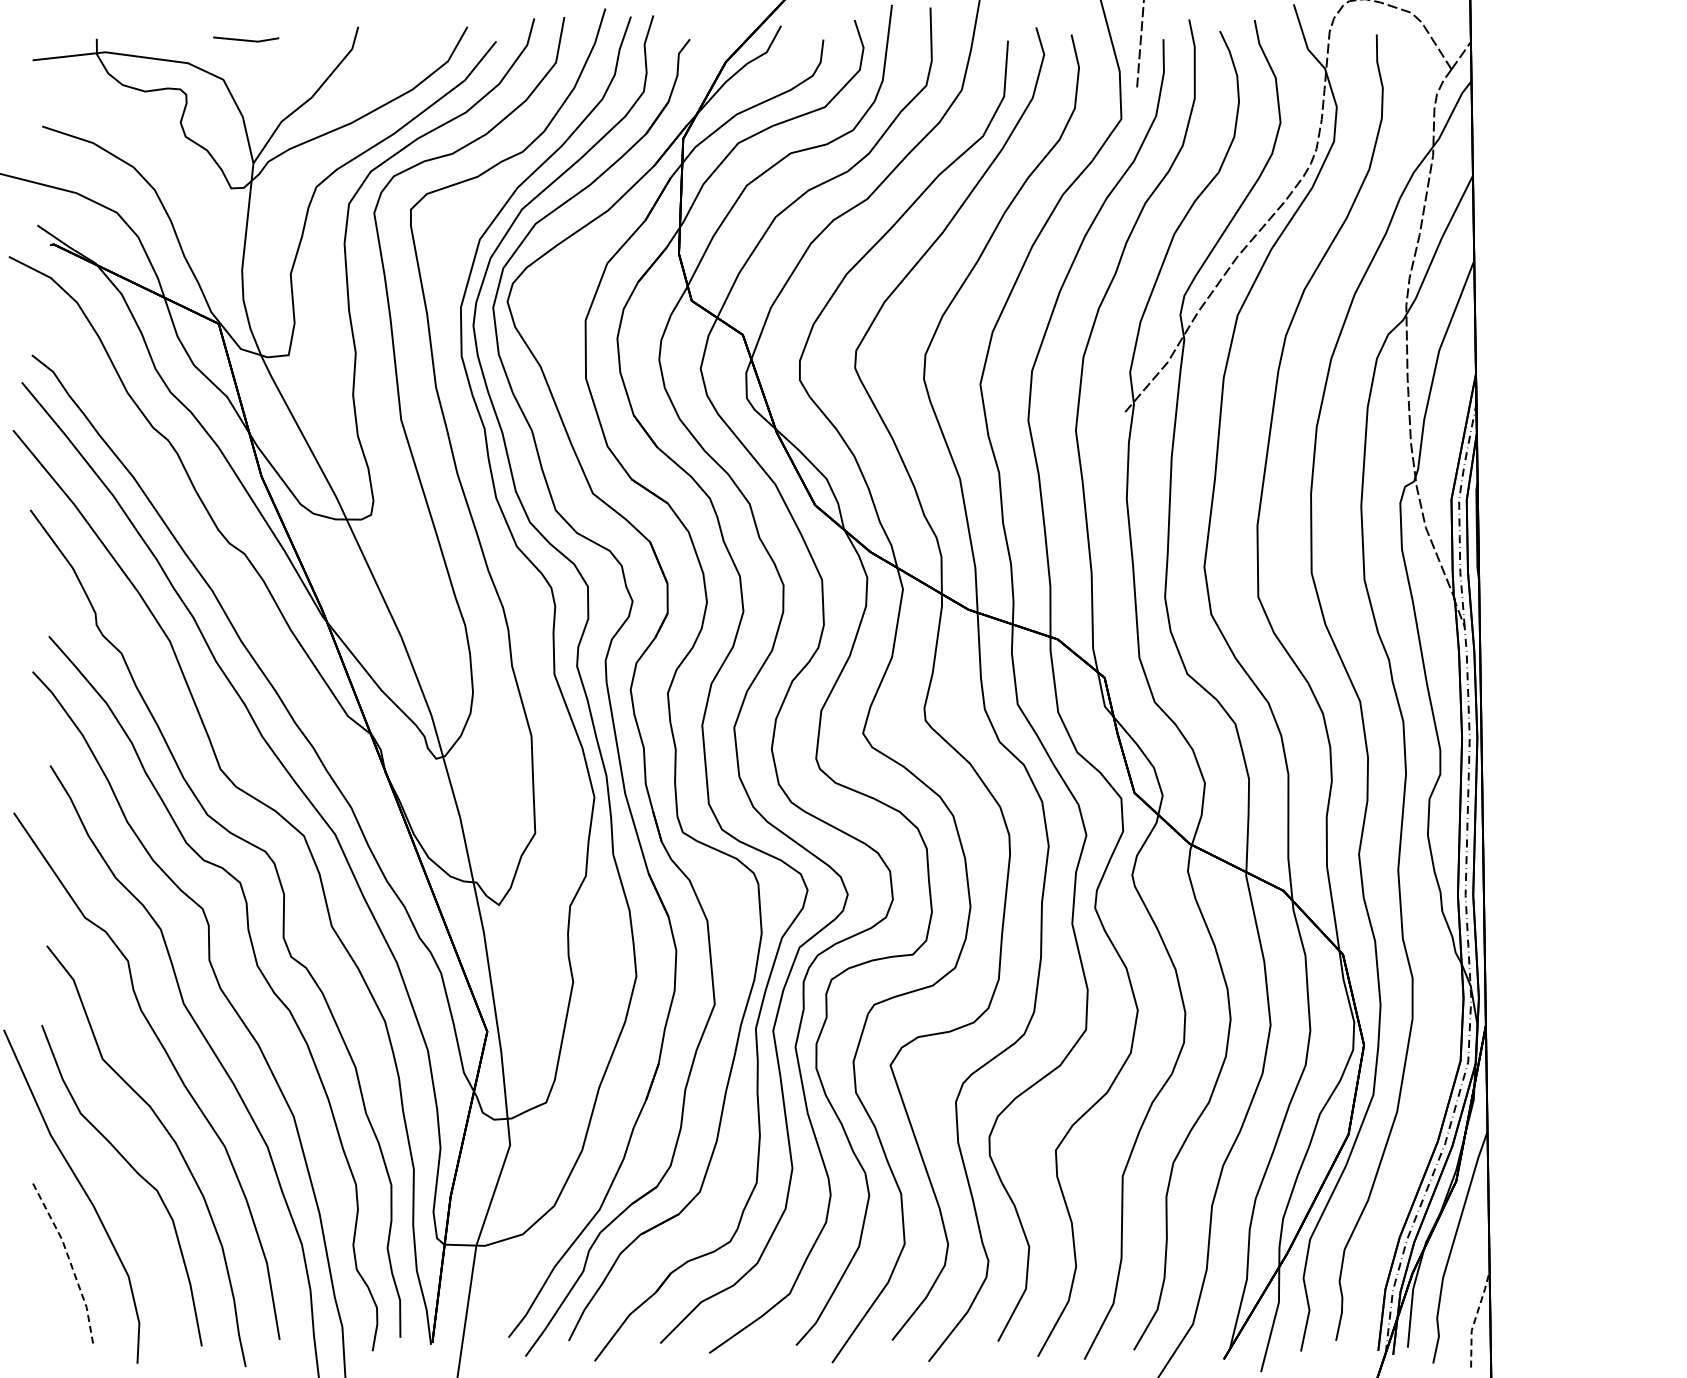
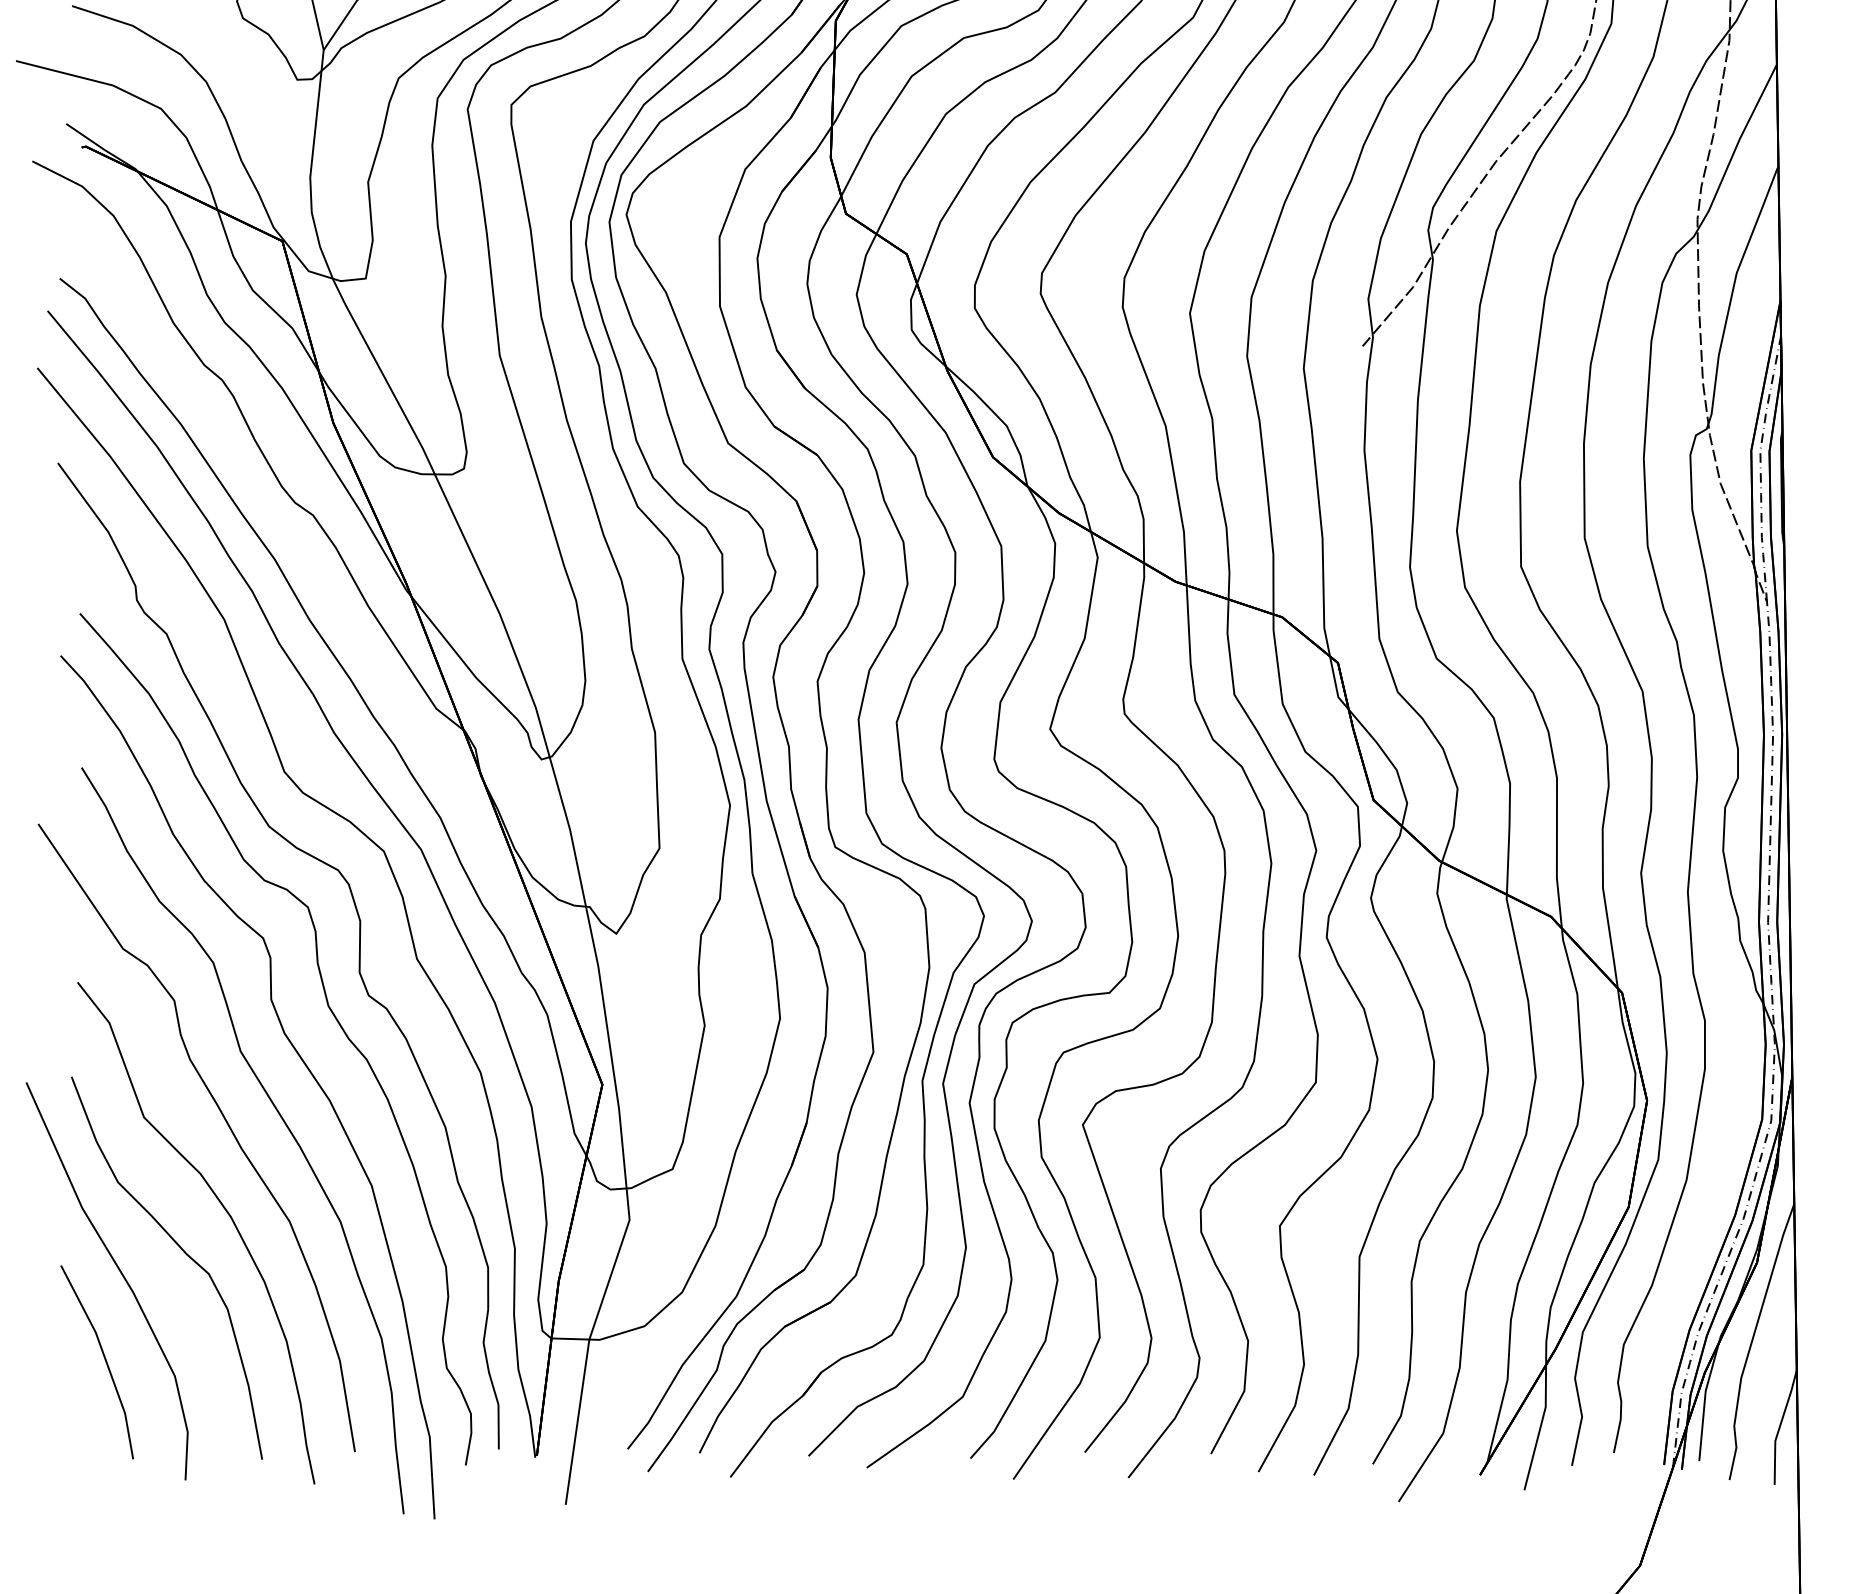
line: (70, 1262) -> (105, 1359), dashed -> solid
line: (1475, 1318) -> (1779, 1426), dashed -> solid

